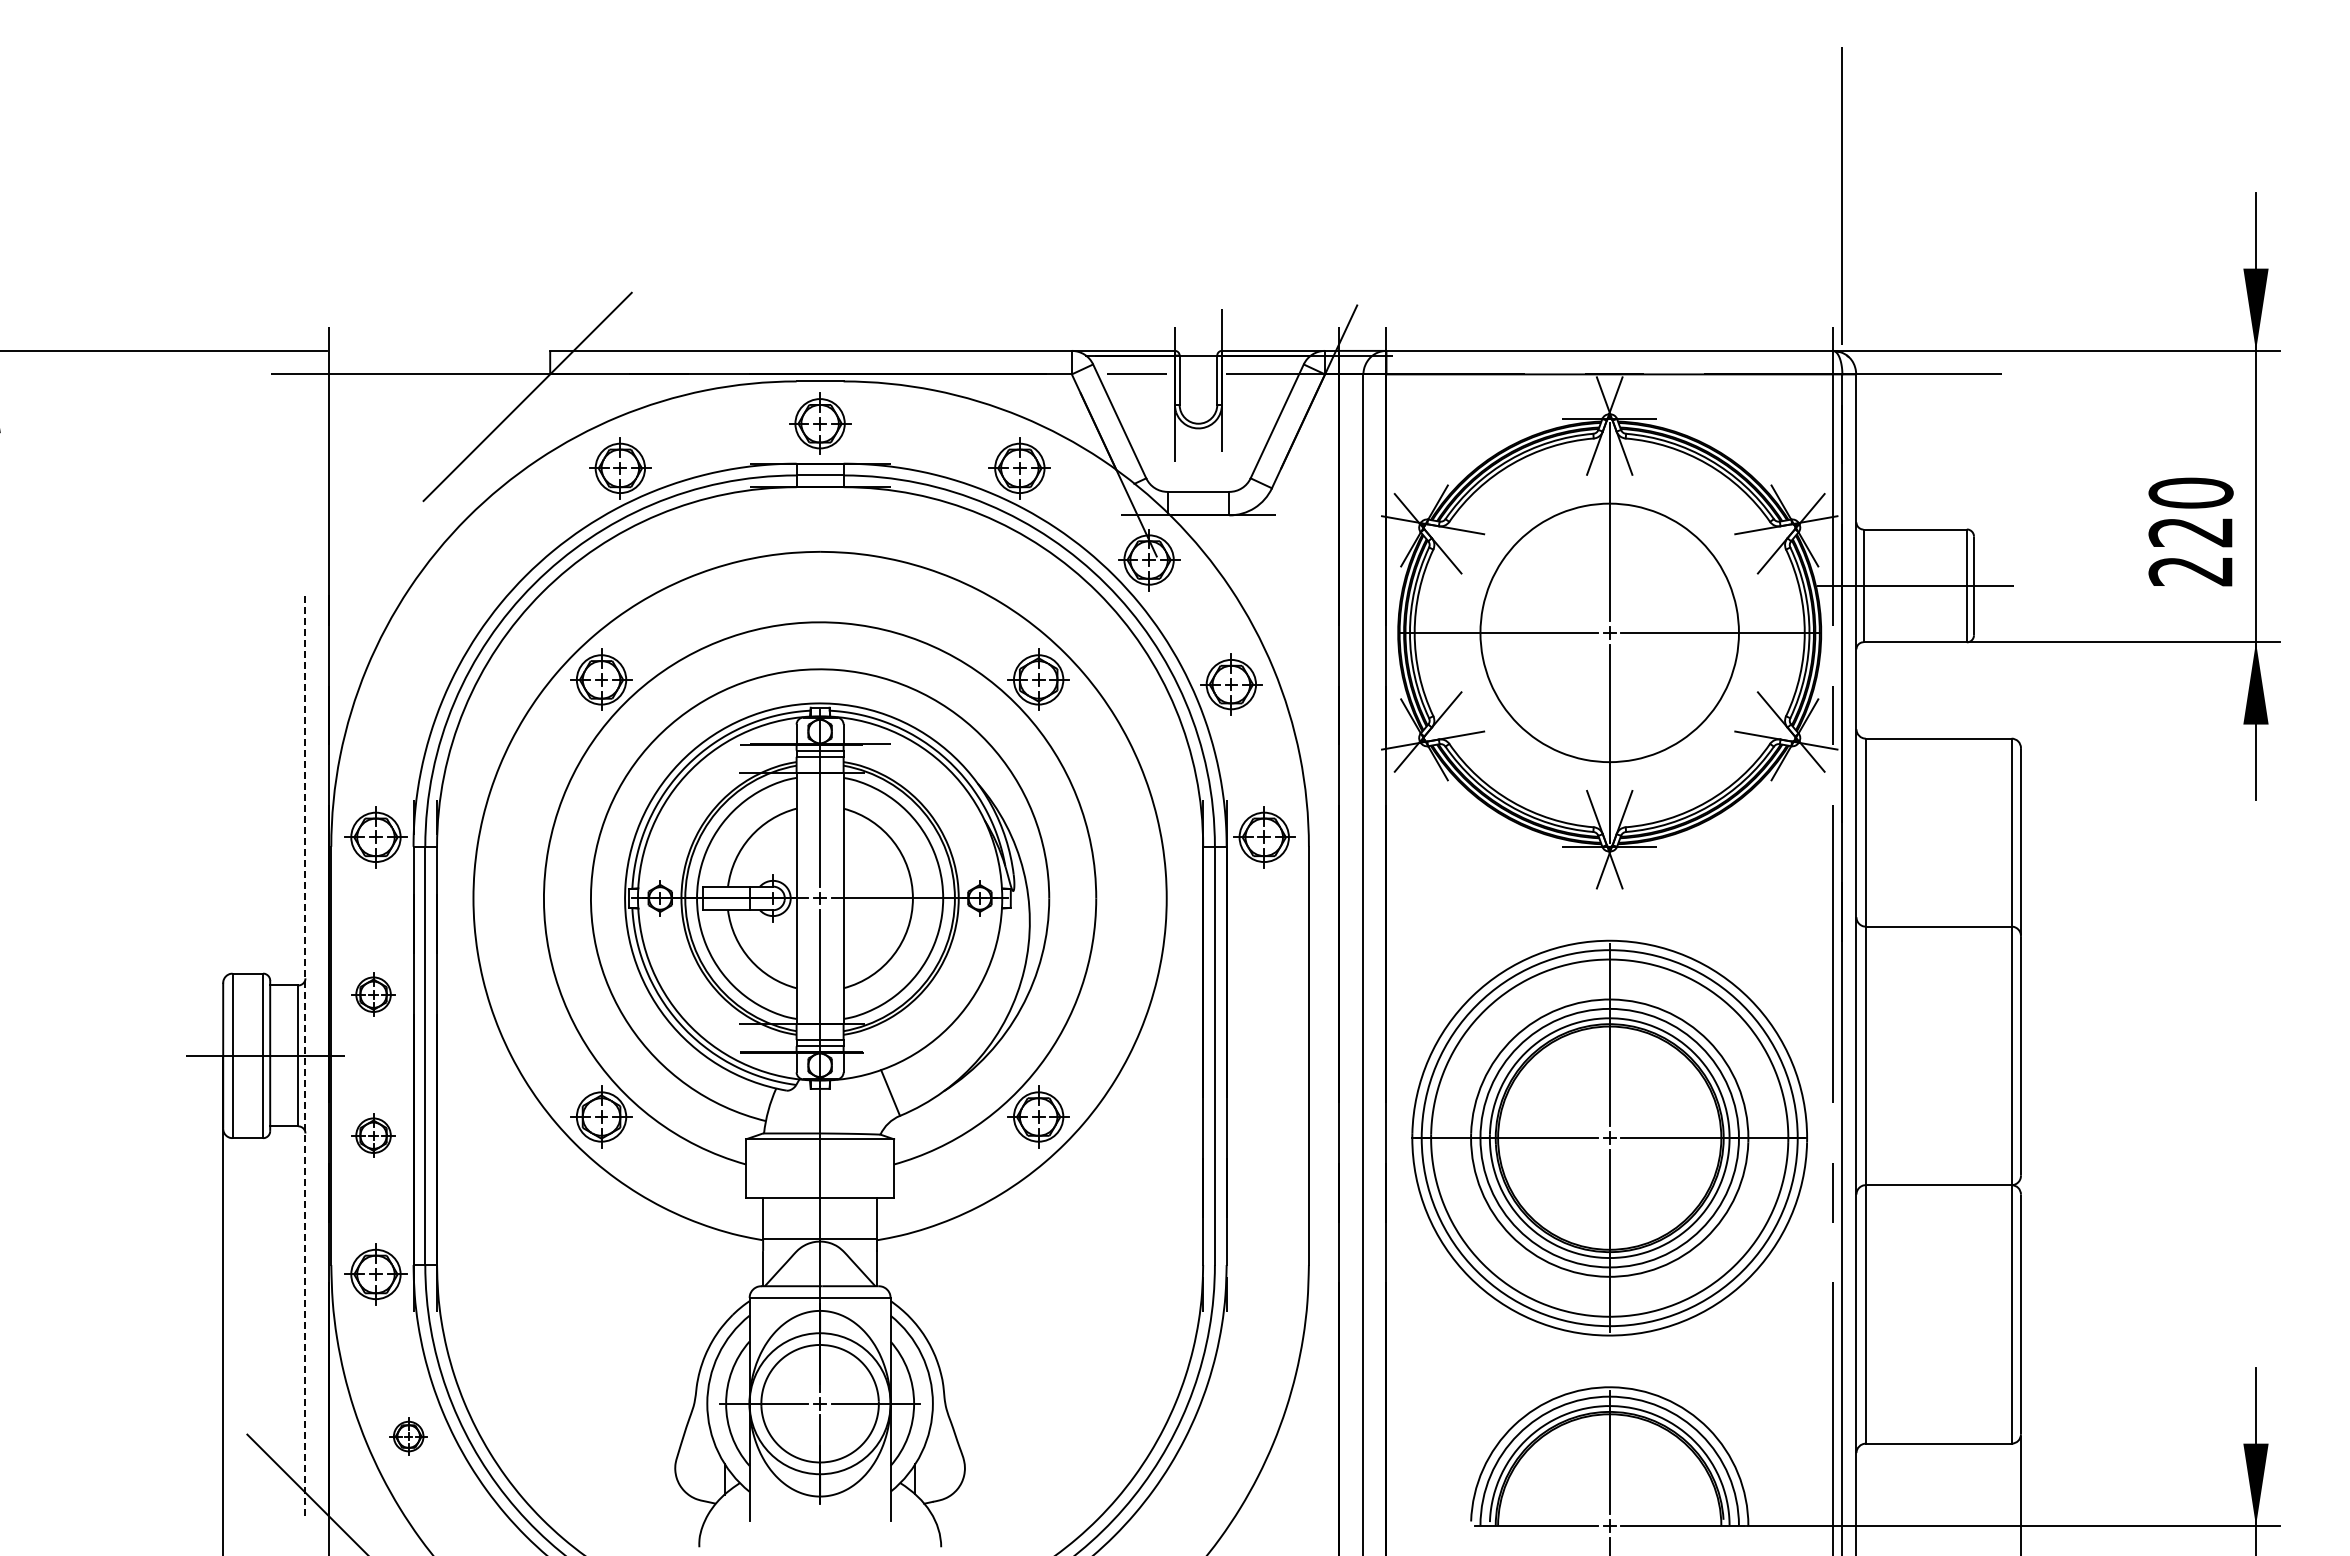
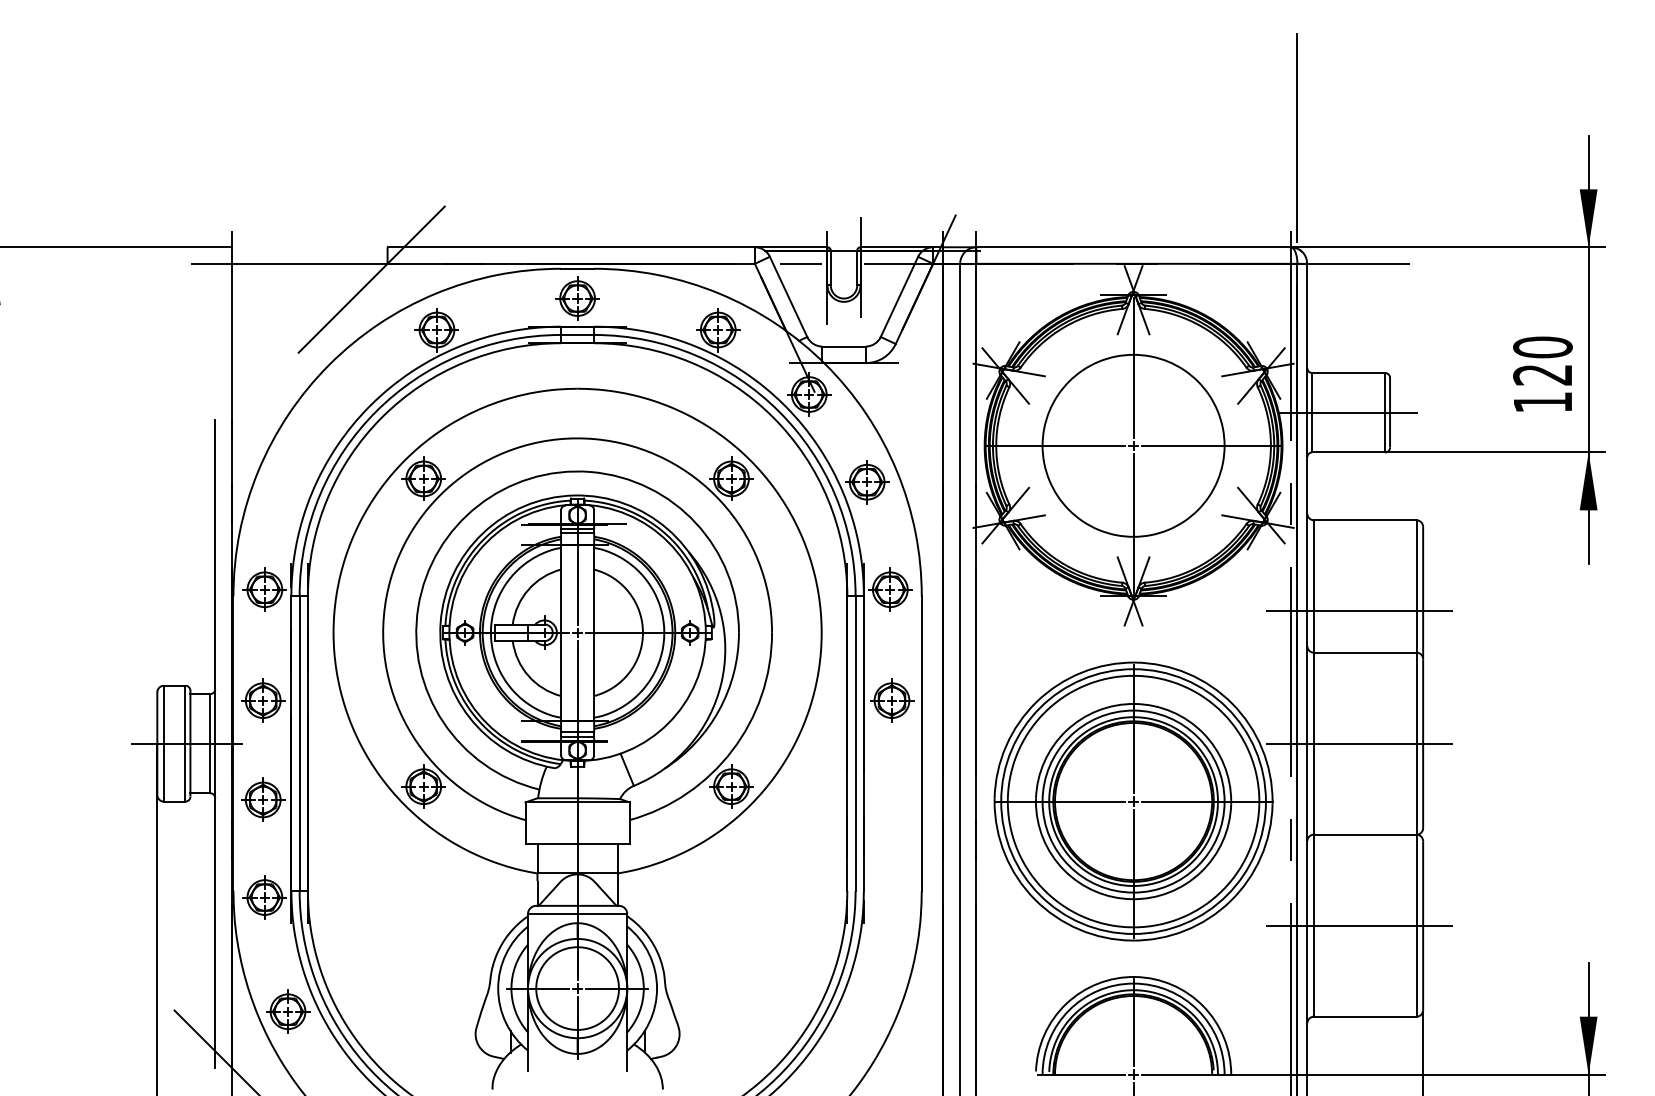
text: (2190, 571) -> (1542, 402), 220 -> 120
line: (1930, 867) -> (1359, 611), added
part: (373, 994) -> (263, 700), size x1.43
part: (1266, 994) -> (891, 700), added
line: (305, 1055) -> (215, 743), dashed -> solid
line: (1930, 1055) -> (1359, 743), added
part: (373, 1135) -> (263, 799), size x1.43
line: (1930, 1314) -> (1359, 925), added
part: (408, 1436) -> (287, 1011), size x1.67

